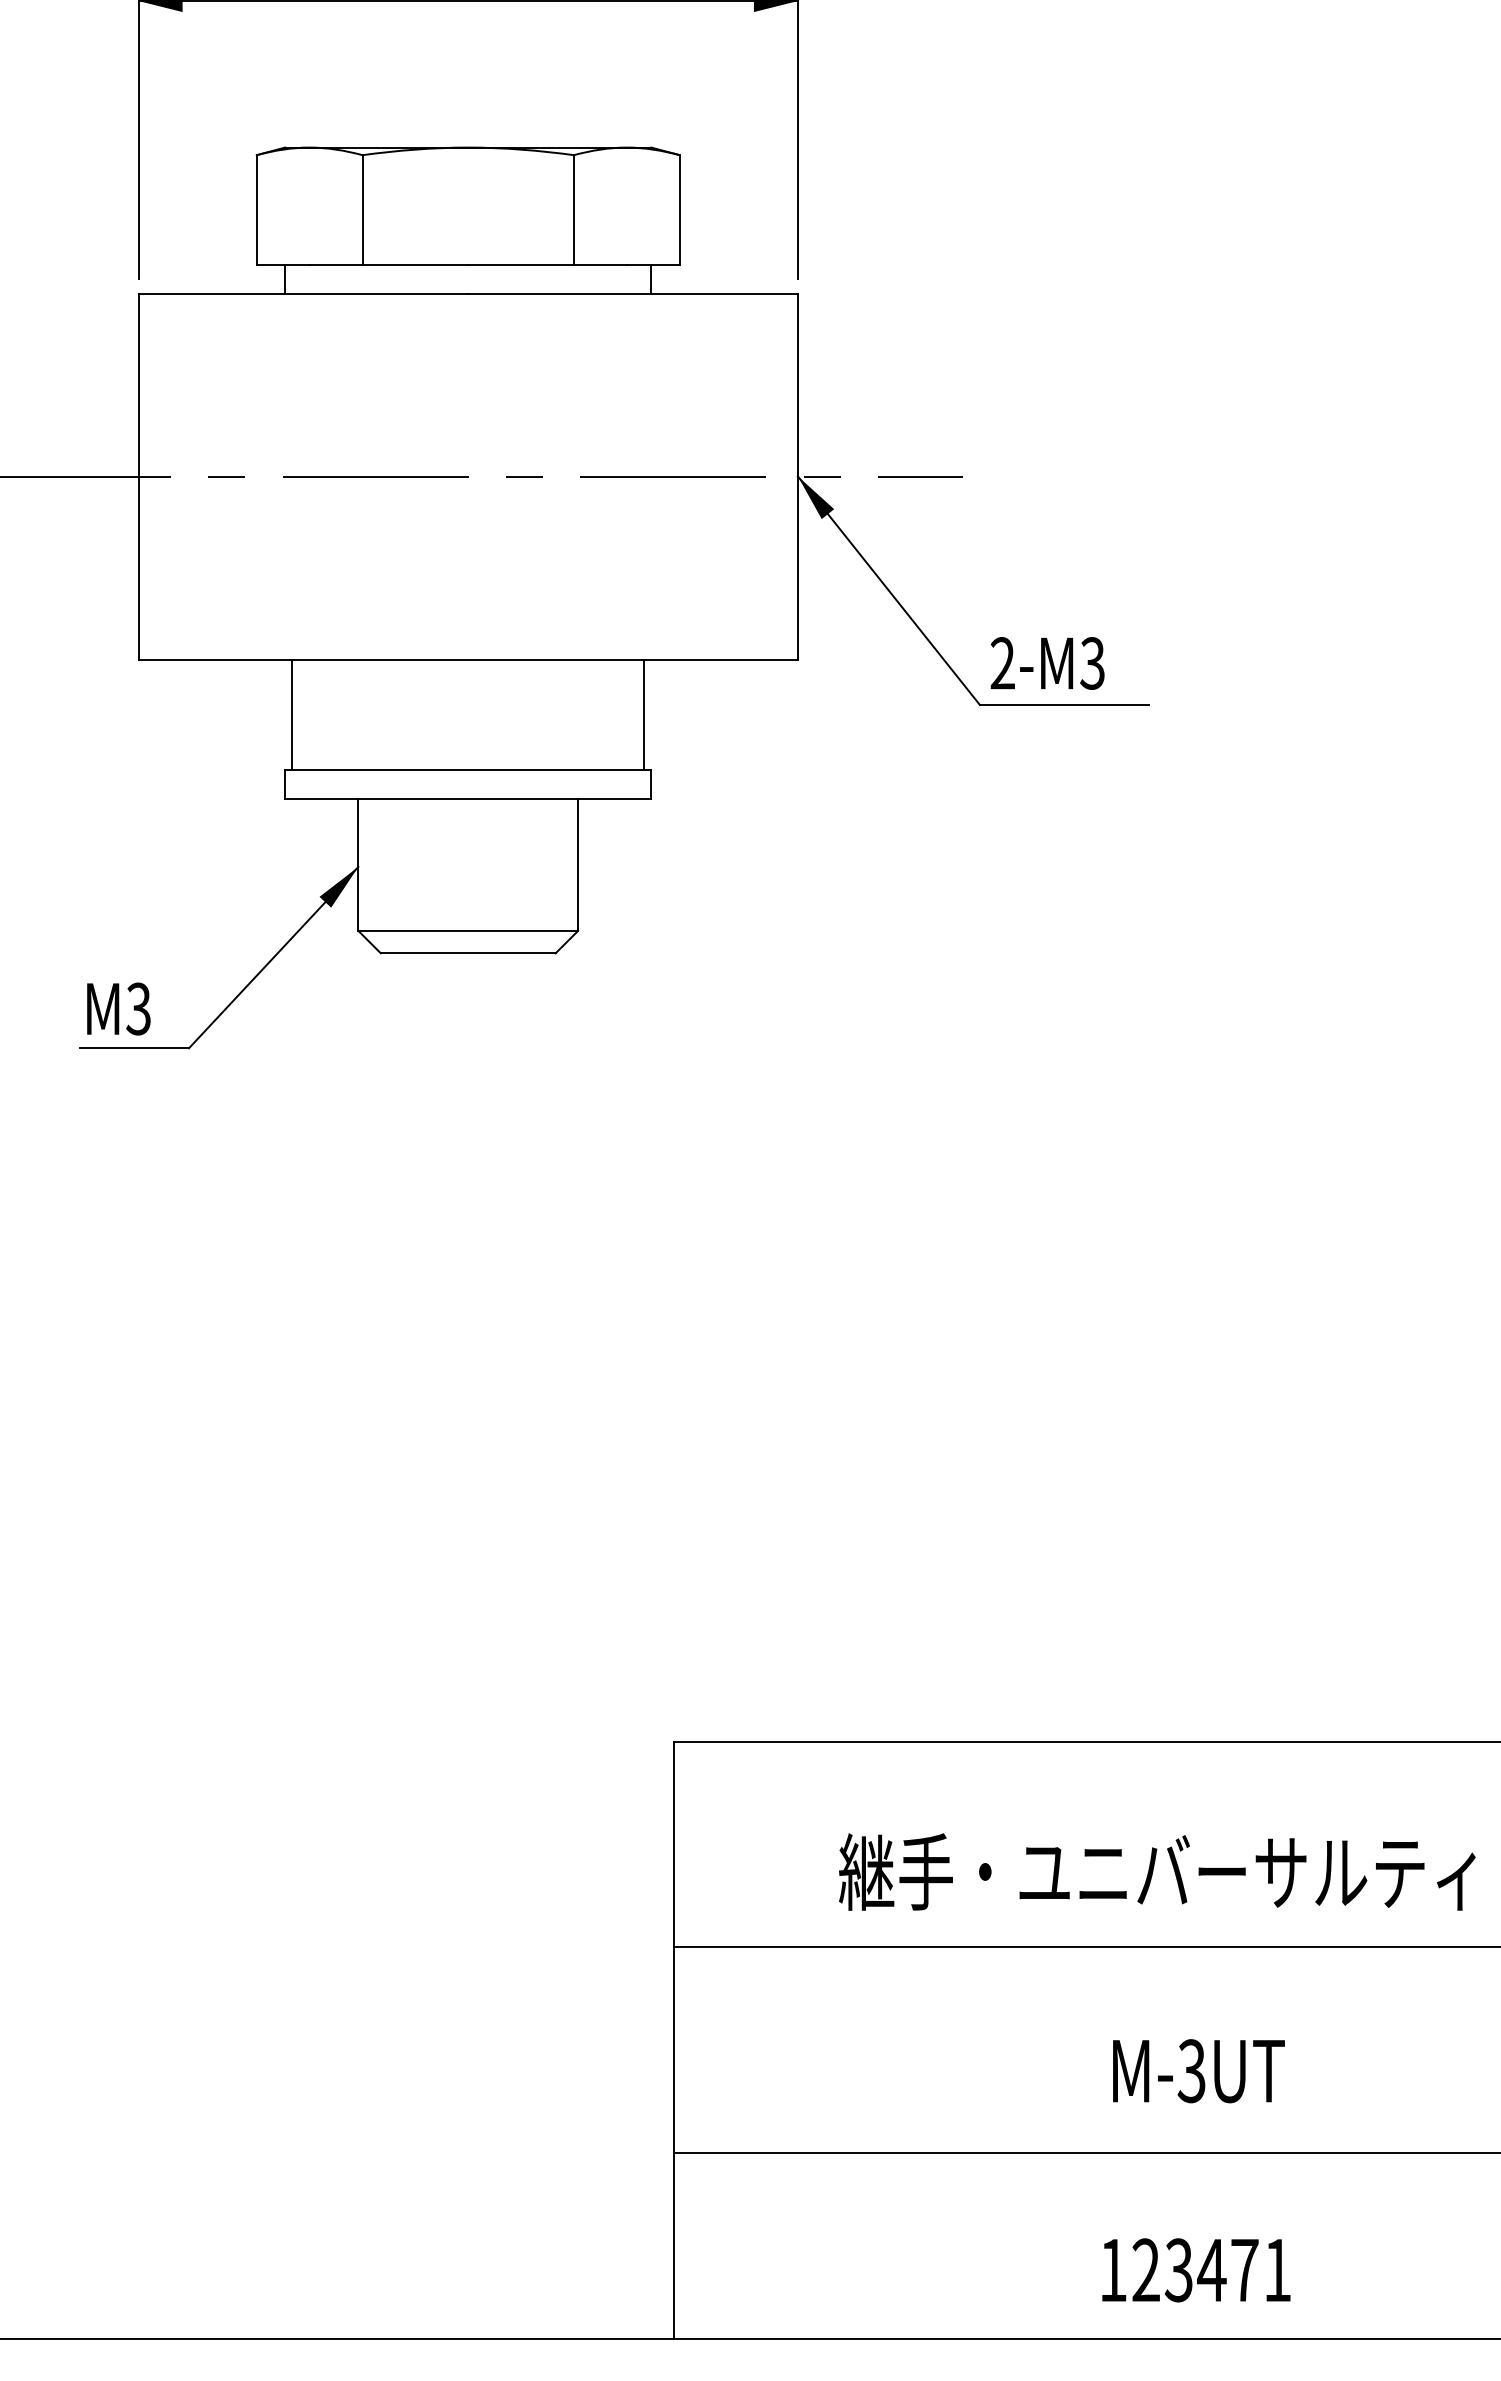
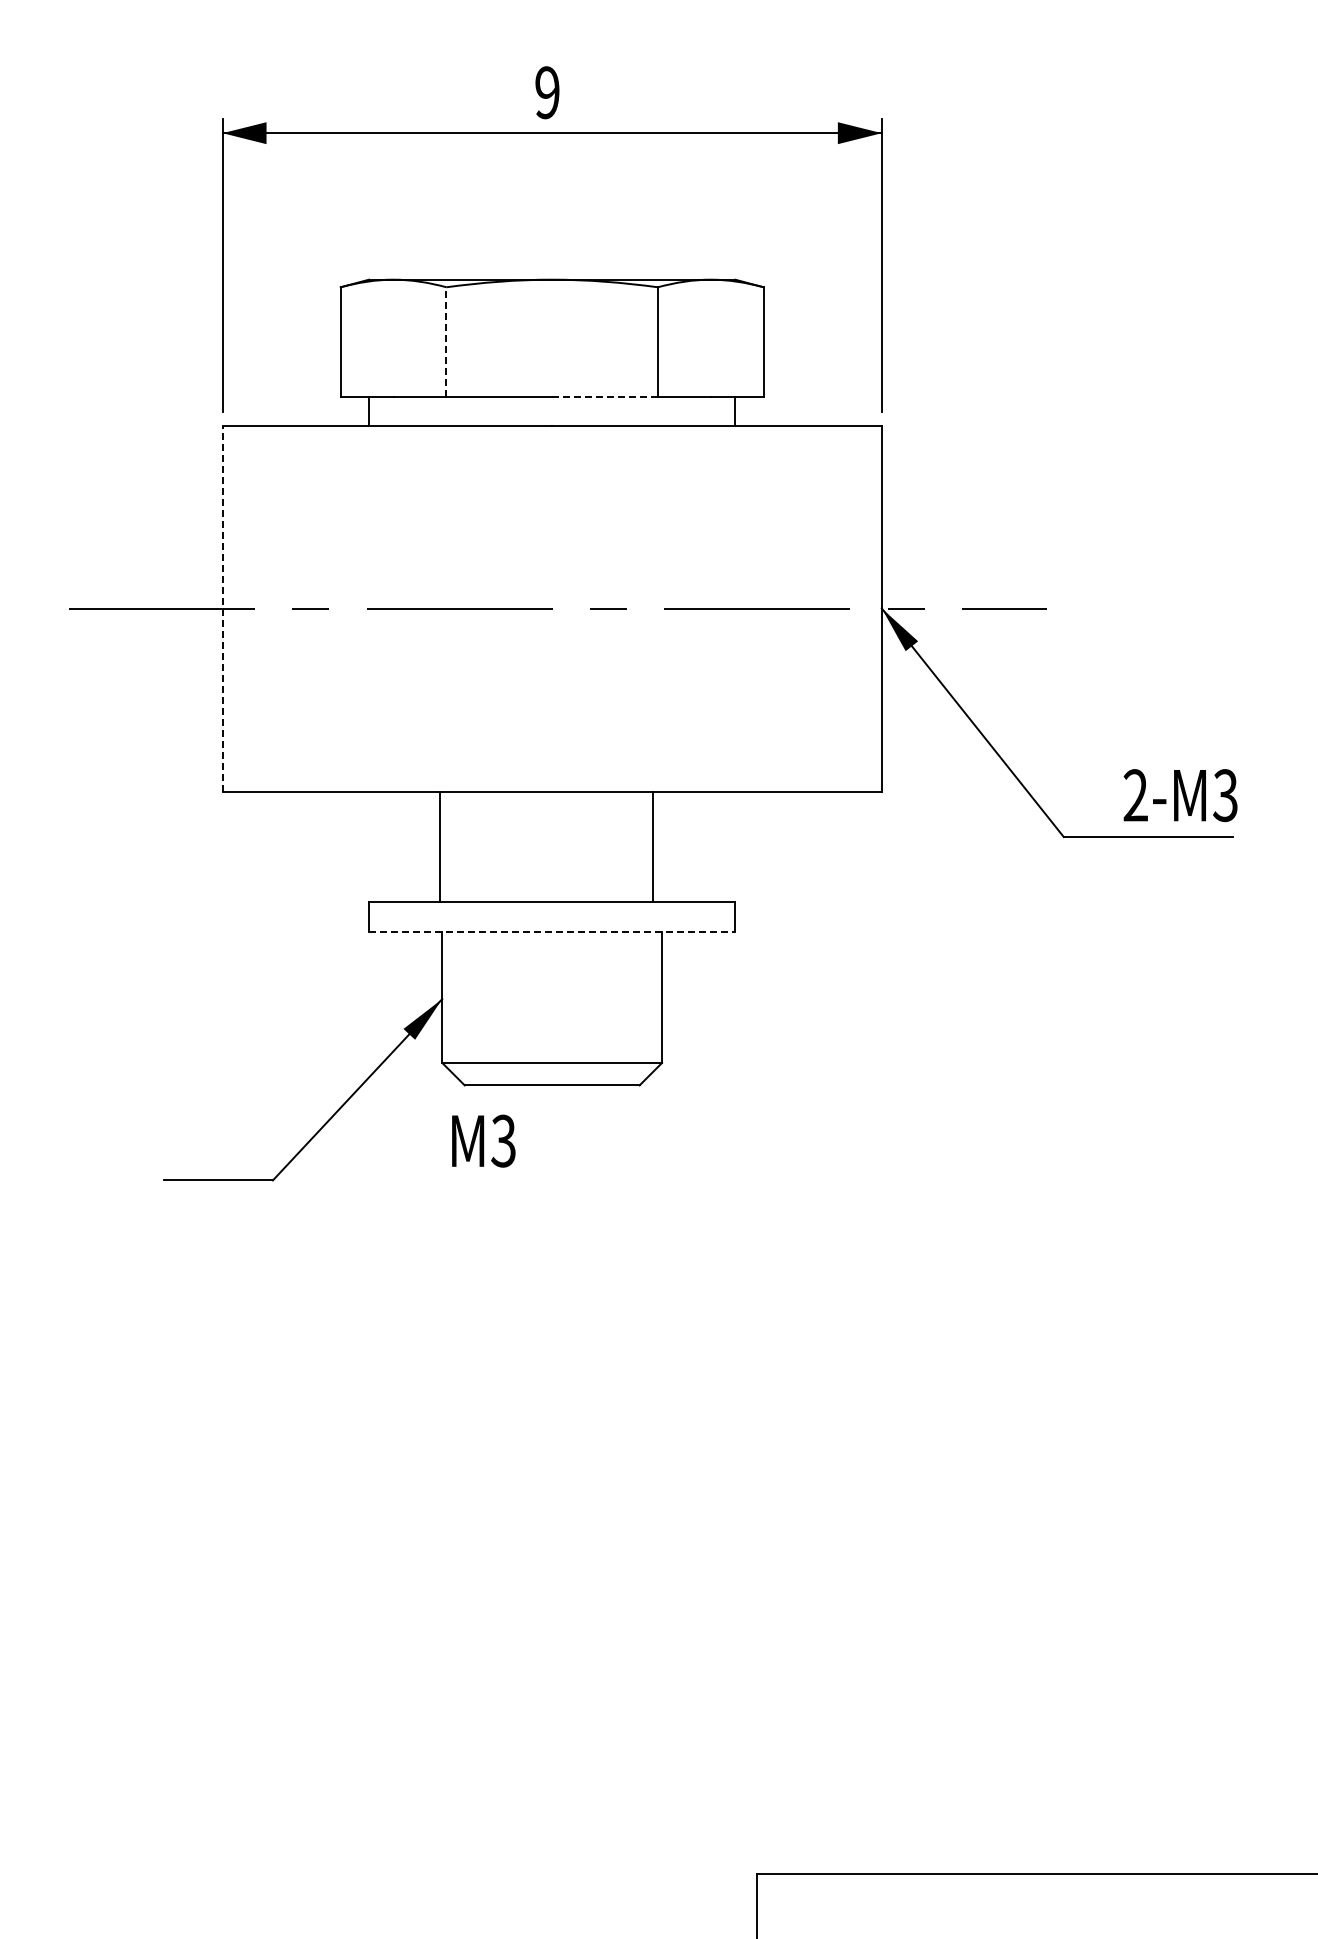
line: (362, 209) -> (446, 341), solid -> dashed
line: (521, 264) -> (605, 396), solid -> dashed
line: (138, 476) -> (222, 608), solid -> dashed
text: (1047, 663) -> (1180, 795), moved
line: (292, 715) -> (440, 847), moved
line: (644, 715) -> (653, 847), moved
line: (468, 799) -> (552, 931), solid -> dashed
text: (118, 1008) -> (483, 1140), moved

